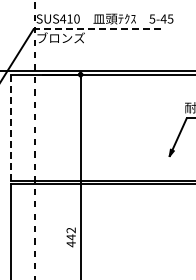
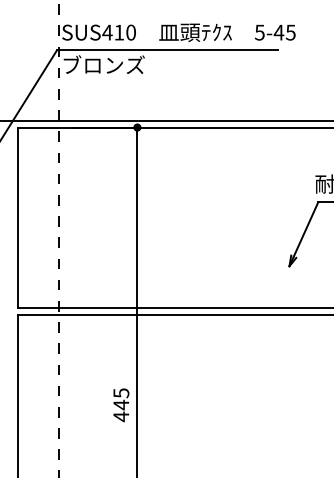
line: (98, 29) -> (167, 50), dashed -> solid
line: (10, 127) -> (17, 217), dashed -> solid
text: (70, 230) -> (120, 393), 442 -> 445

